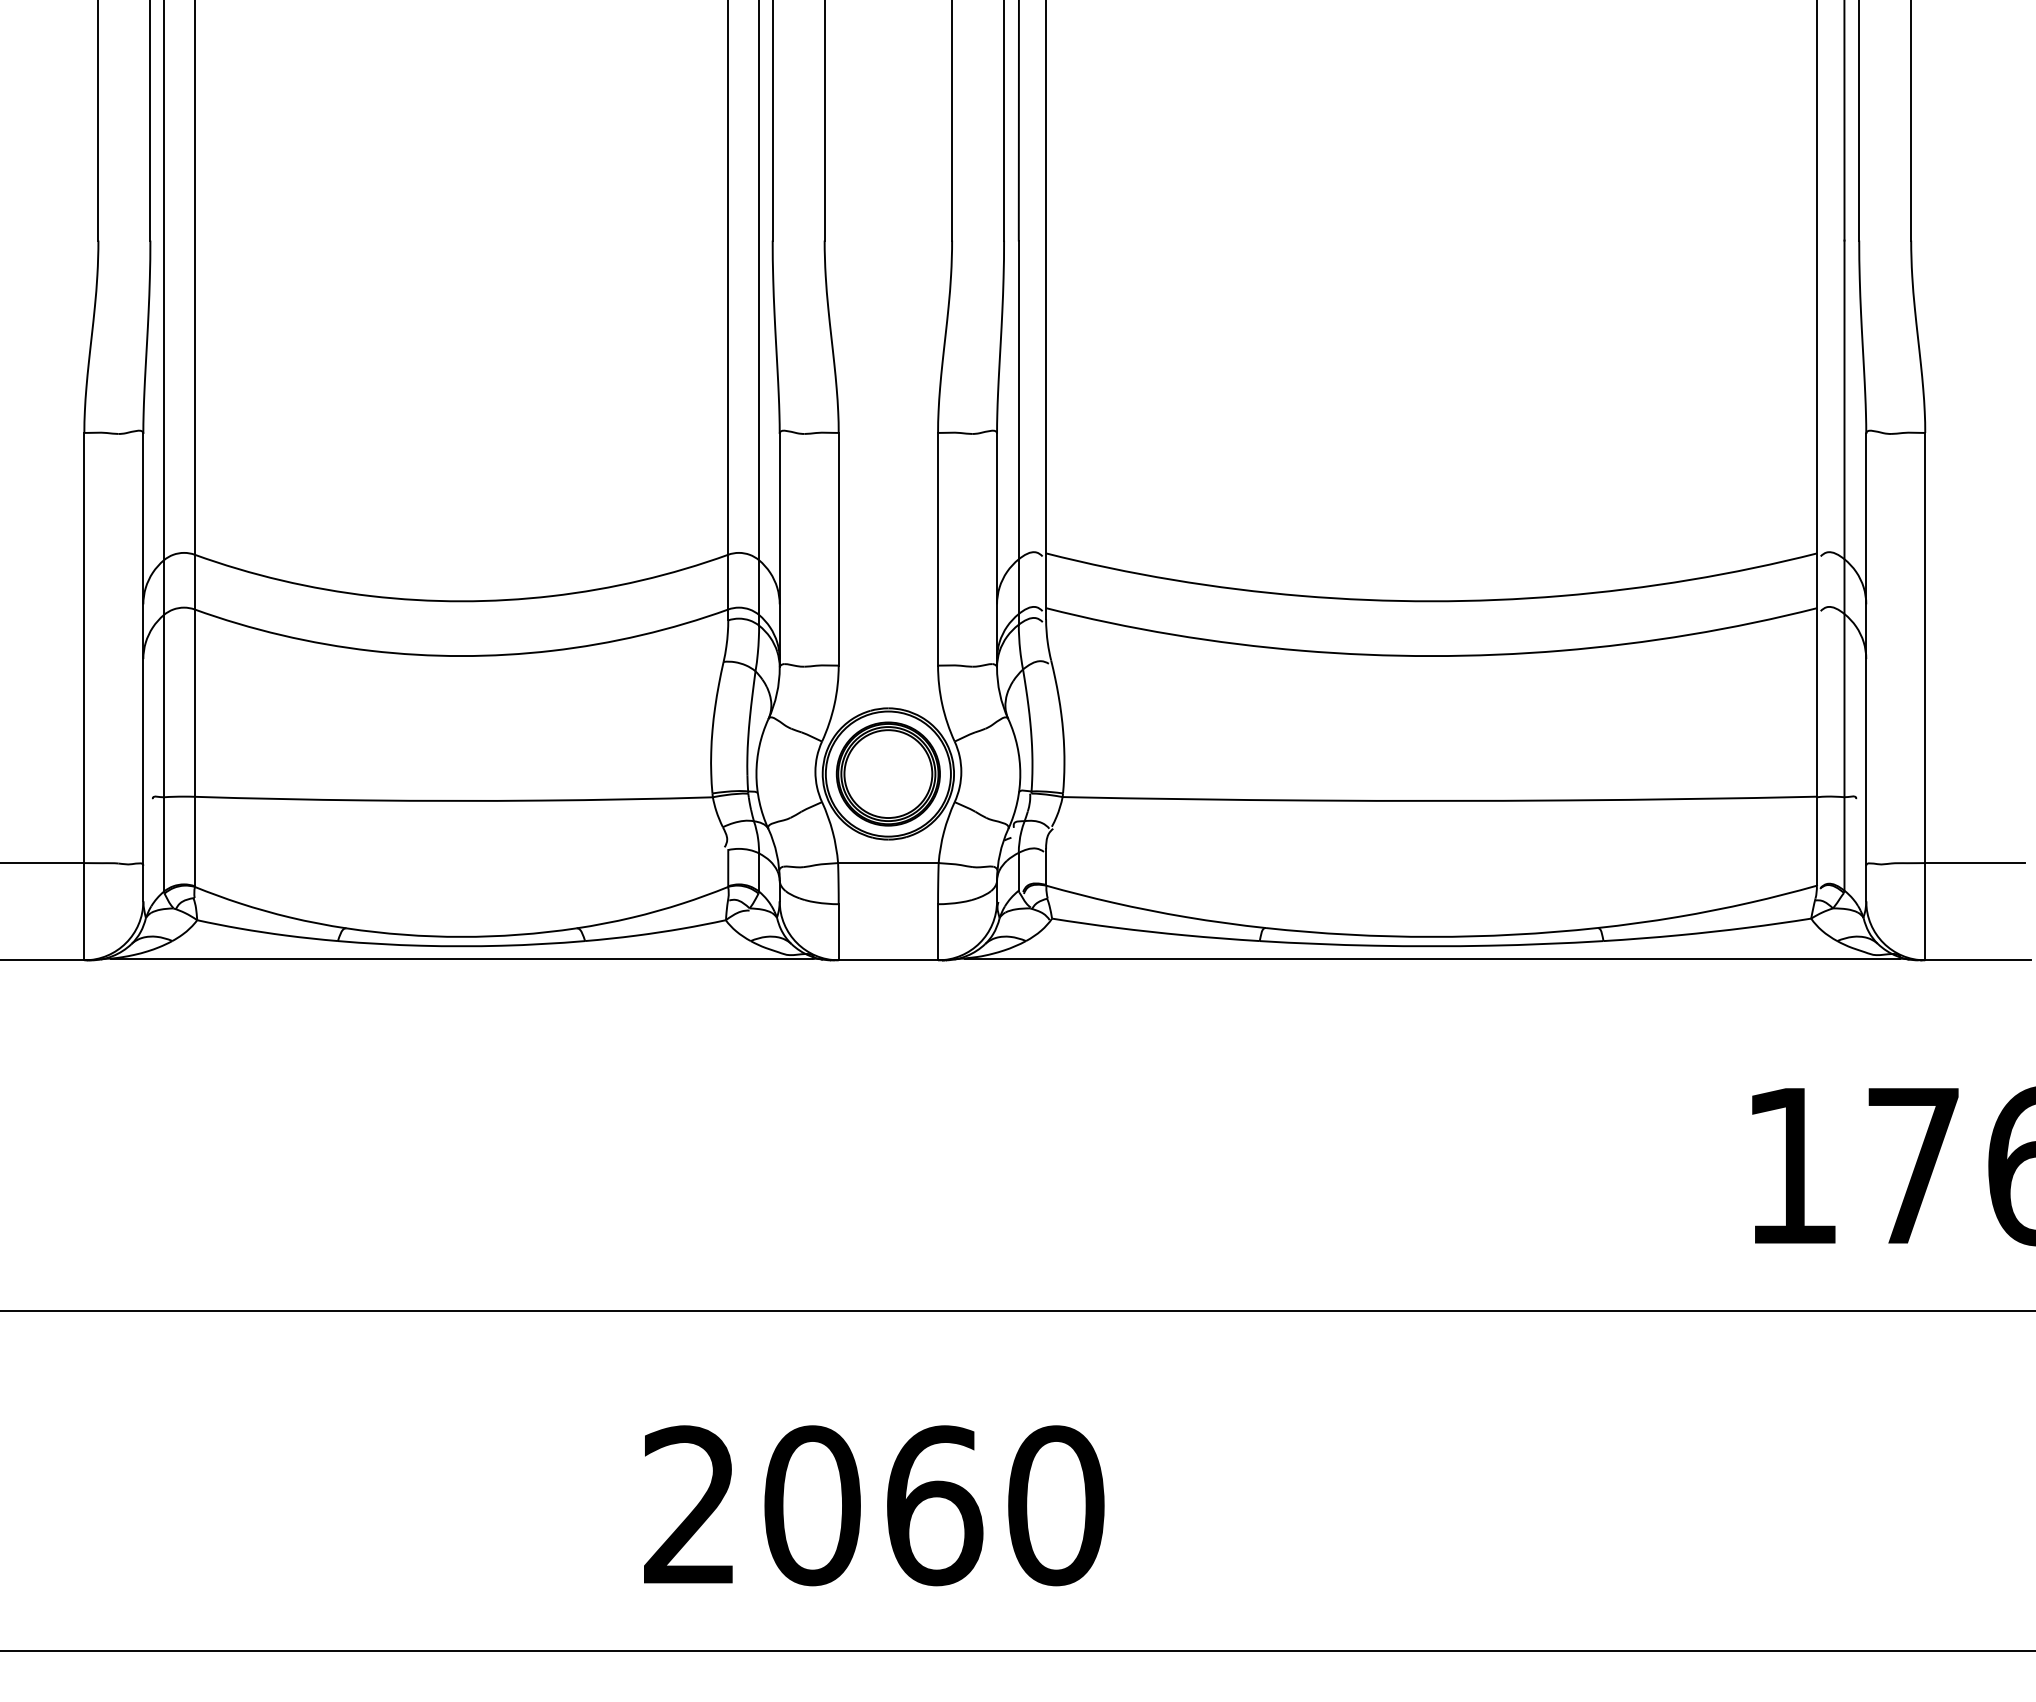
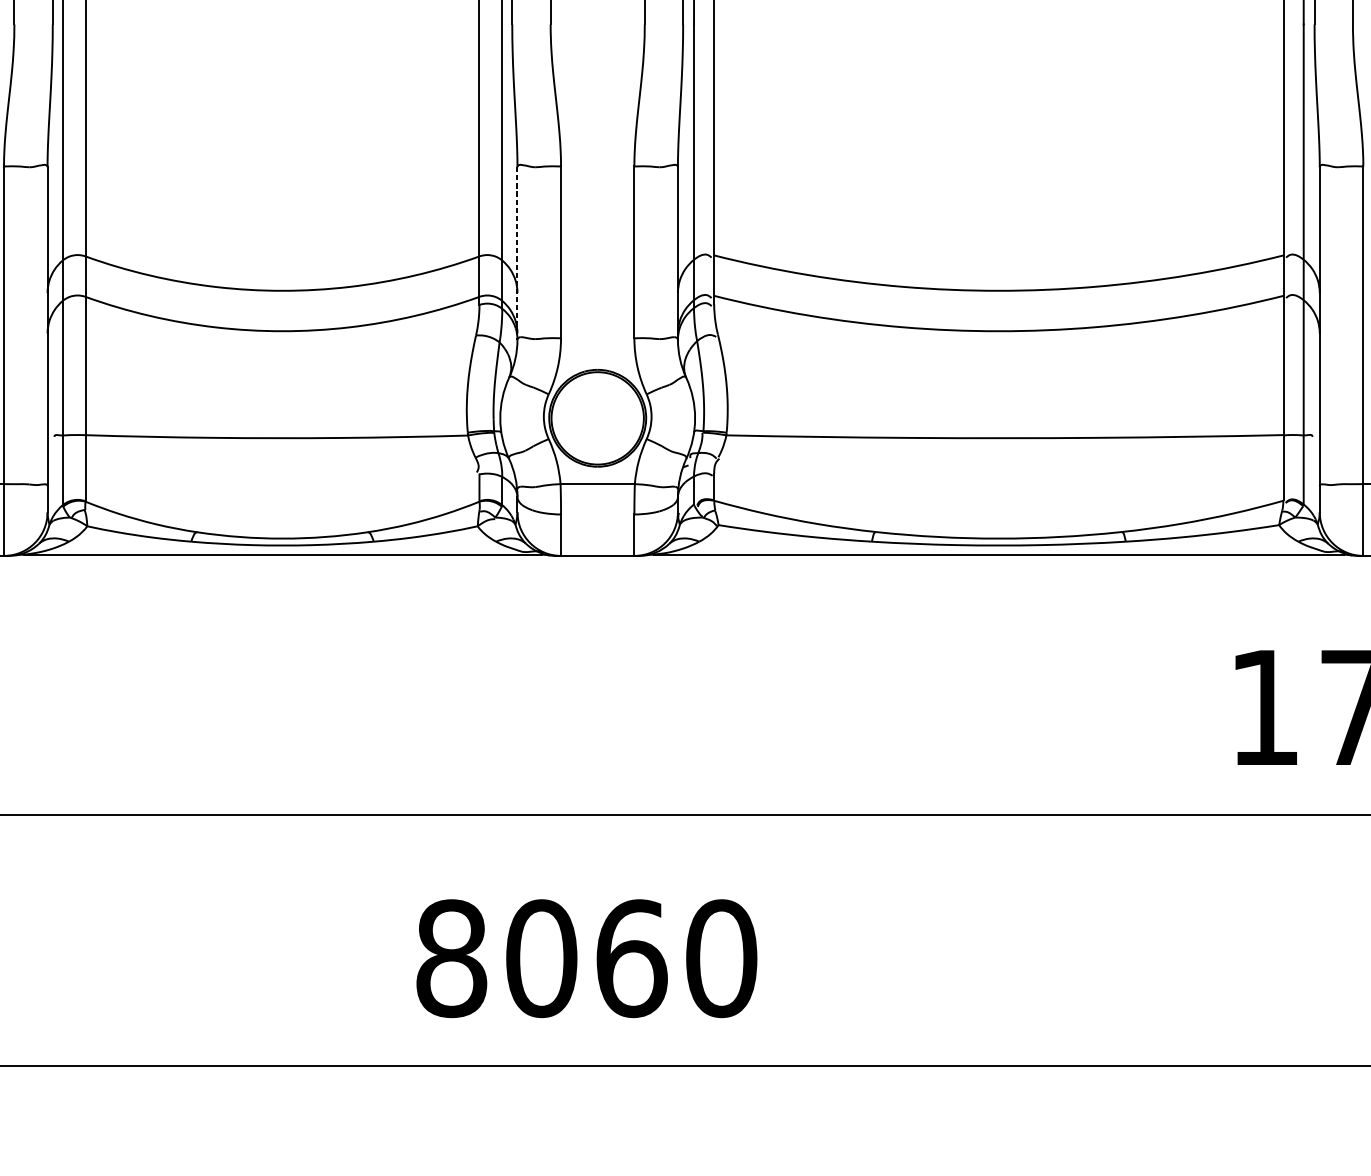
line: (779, 550) -> (517, 253), solid -> dashed
part: (887, 773) -> (597, 417), removed
text: (690, 1505) -> (451, 958), 2060 -> 8060

